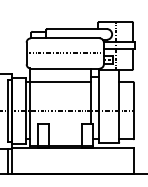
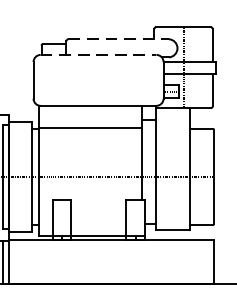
line: (77, 29) -> (119, 40), solid -> dashed
line: (65, 38) -> (98, 55), solid -> dashed
line: (64, 53) -> (97, 80), removed

